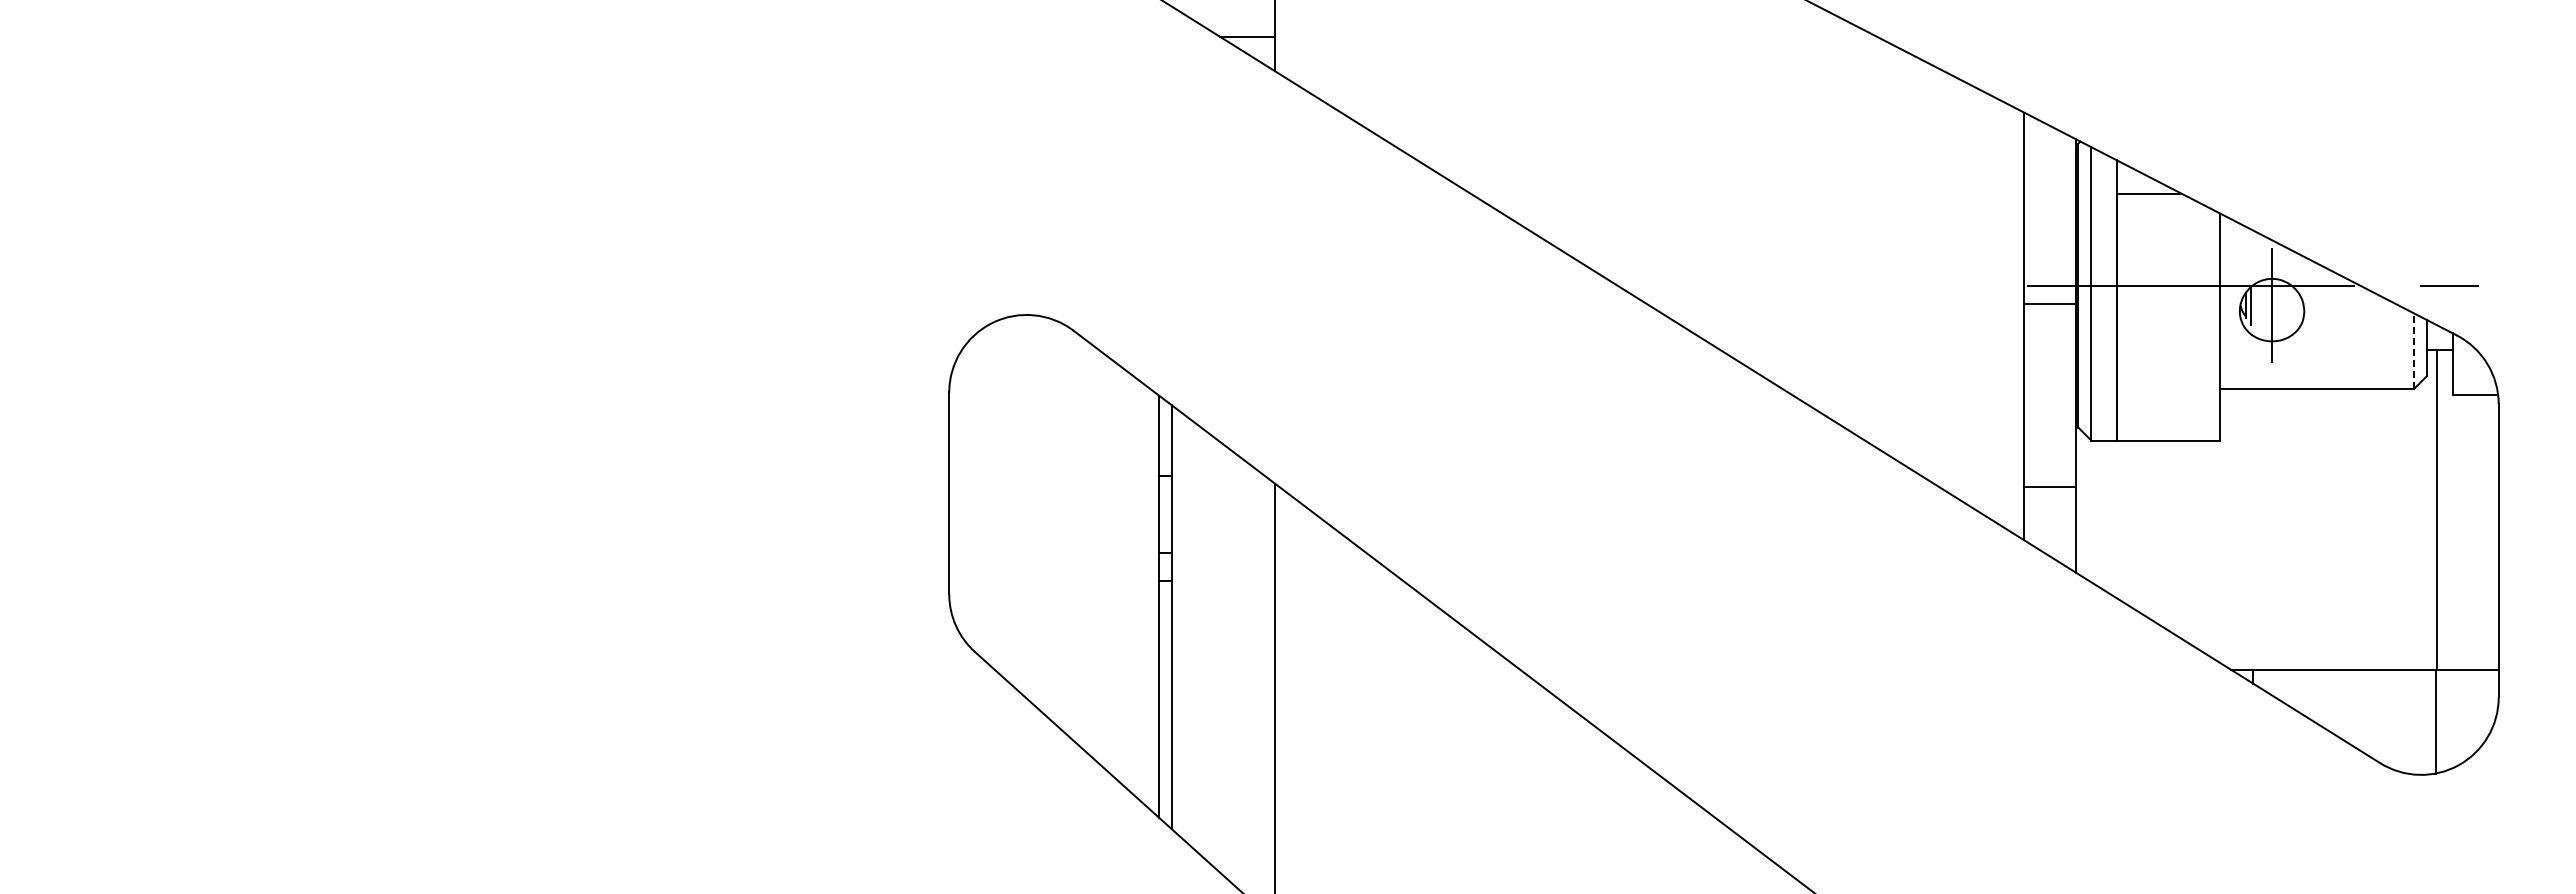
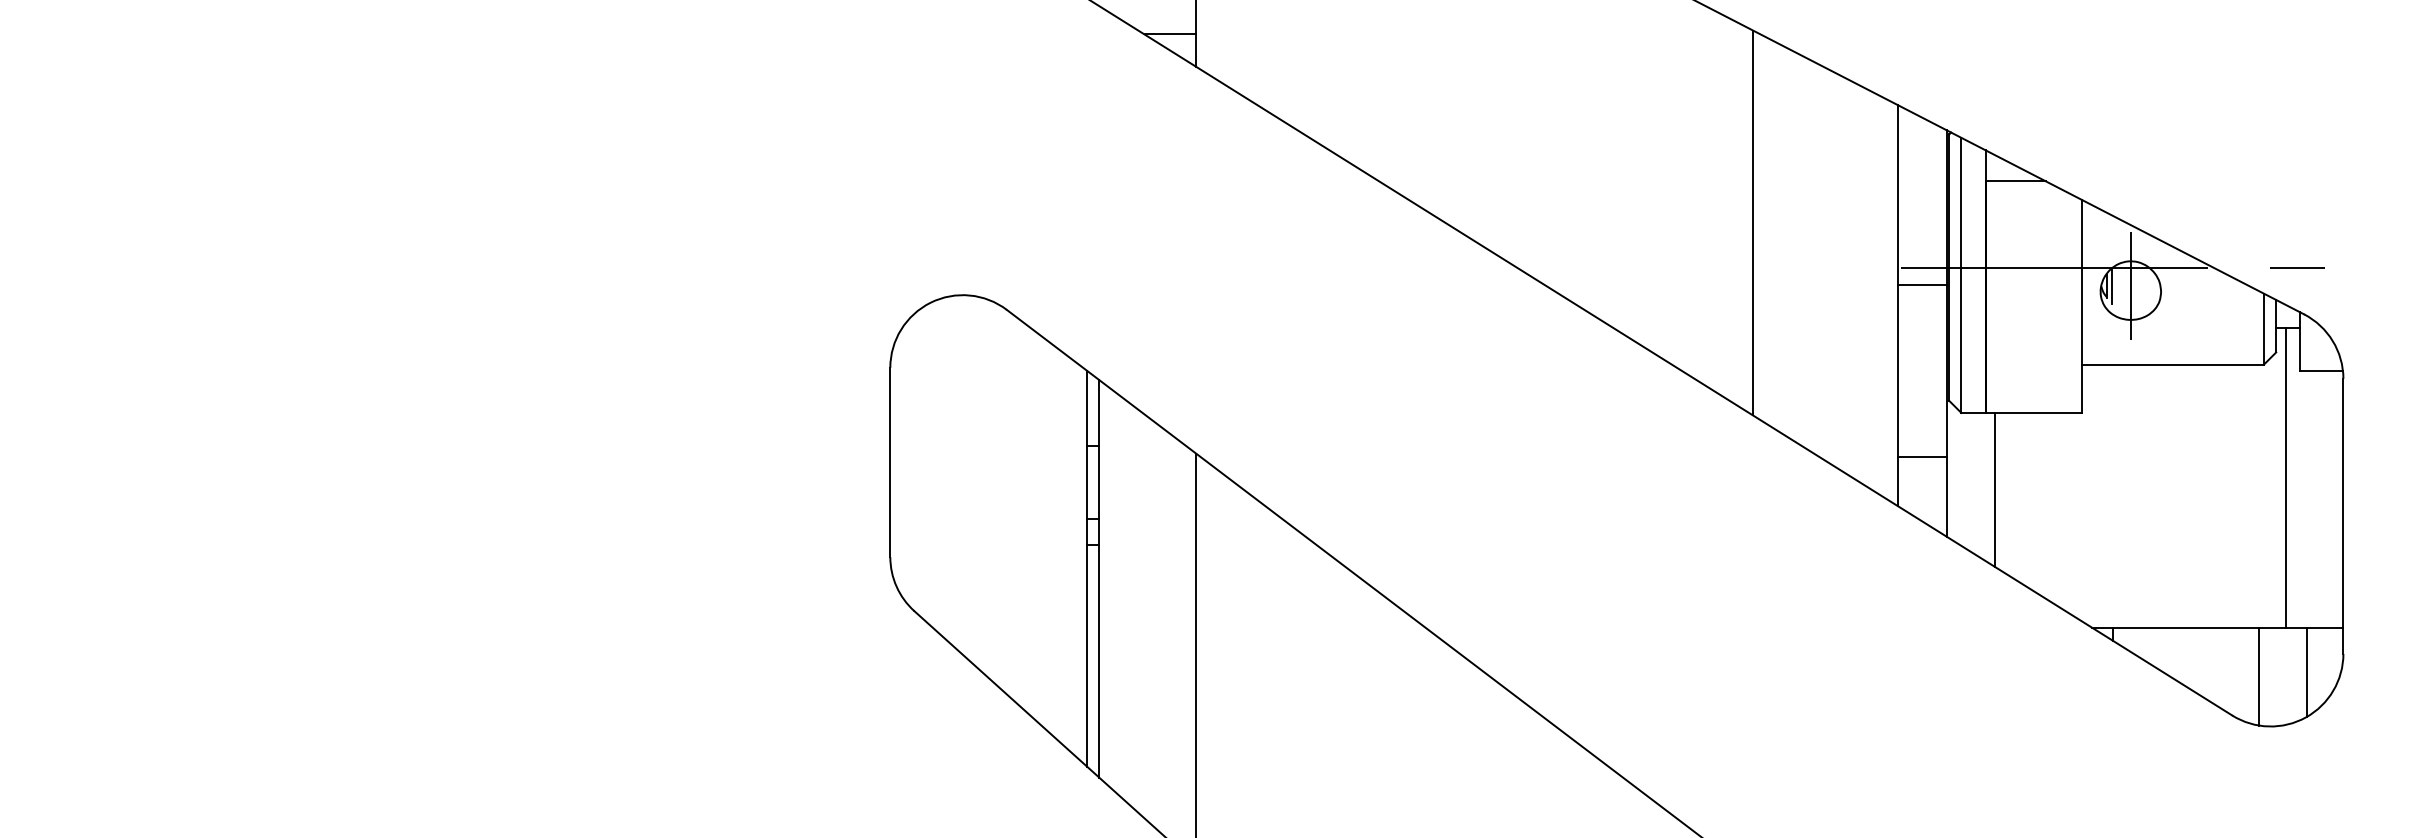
line: (1869, 237) -> (1753, 222), added
line: (2414, 351) -> (2264, 329), dashed -> solid
line: (2127, 522) -> (1995, 489), added
line: (2459, 716) -> (2306, 671), added
line: (2436, 721) -> (2258, 676), moved

